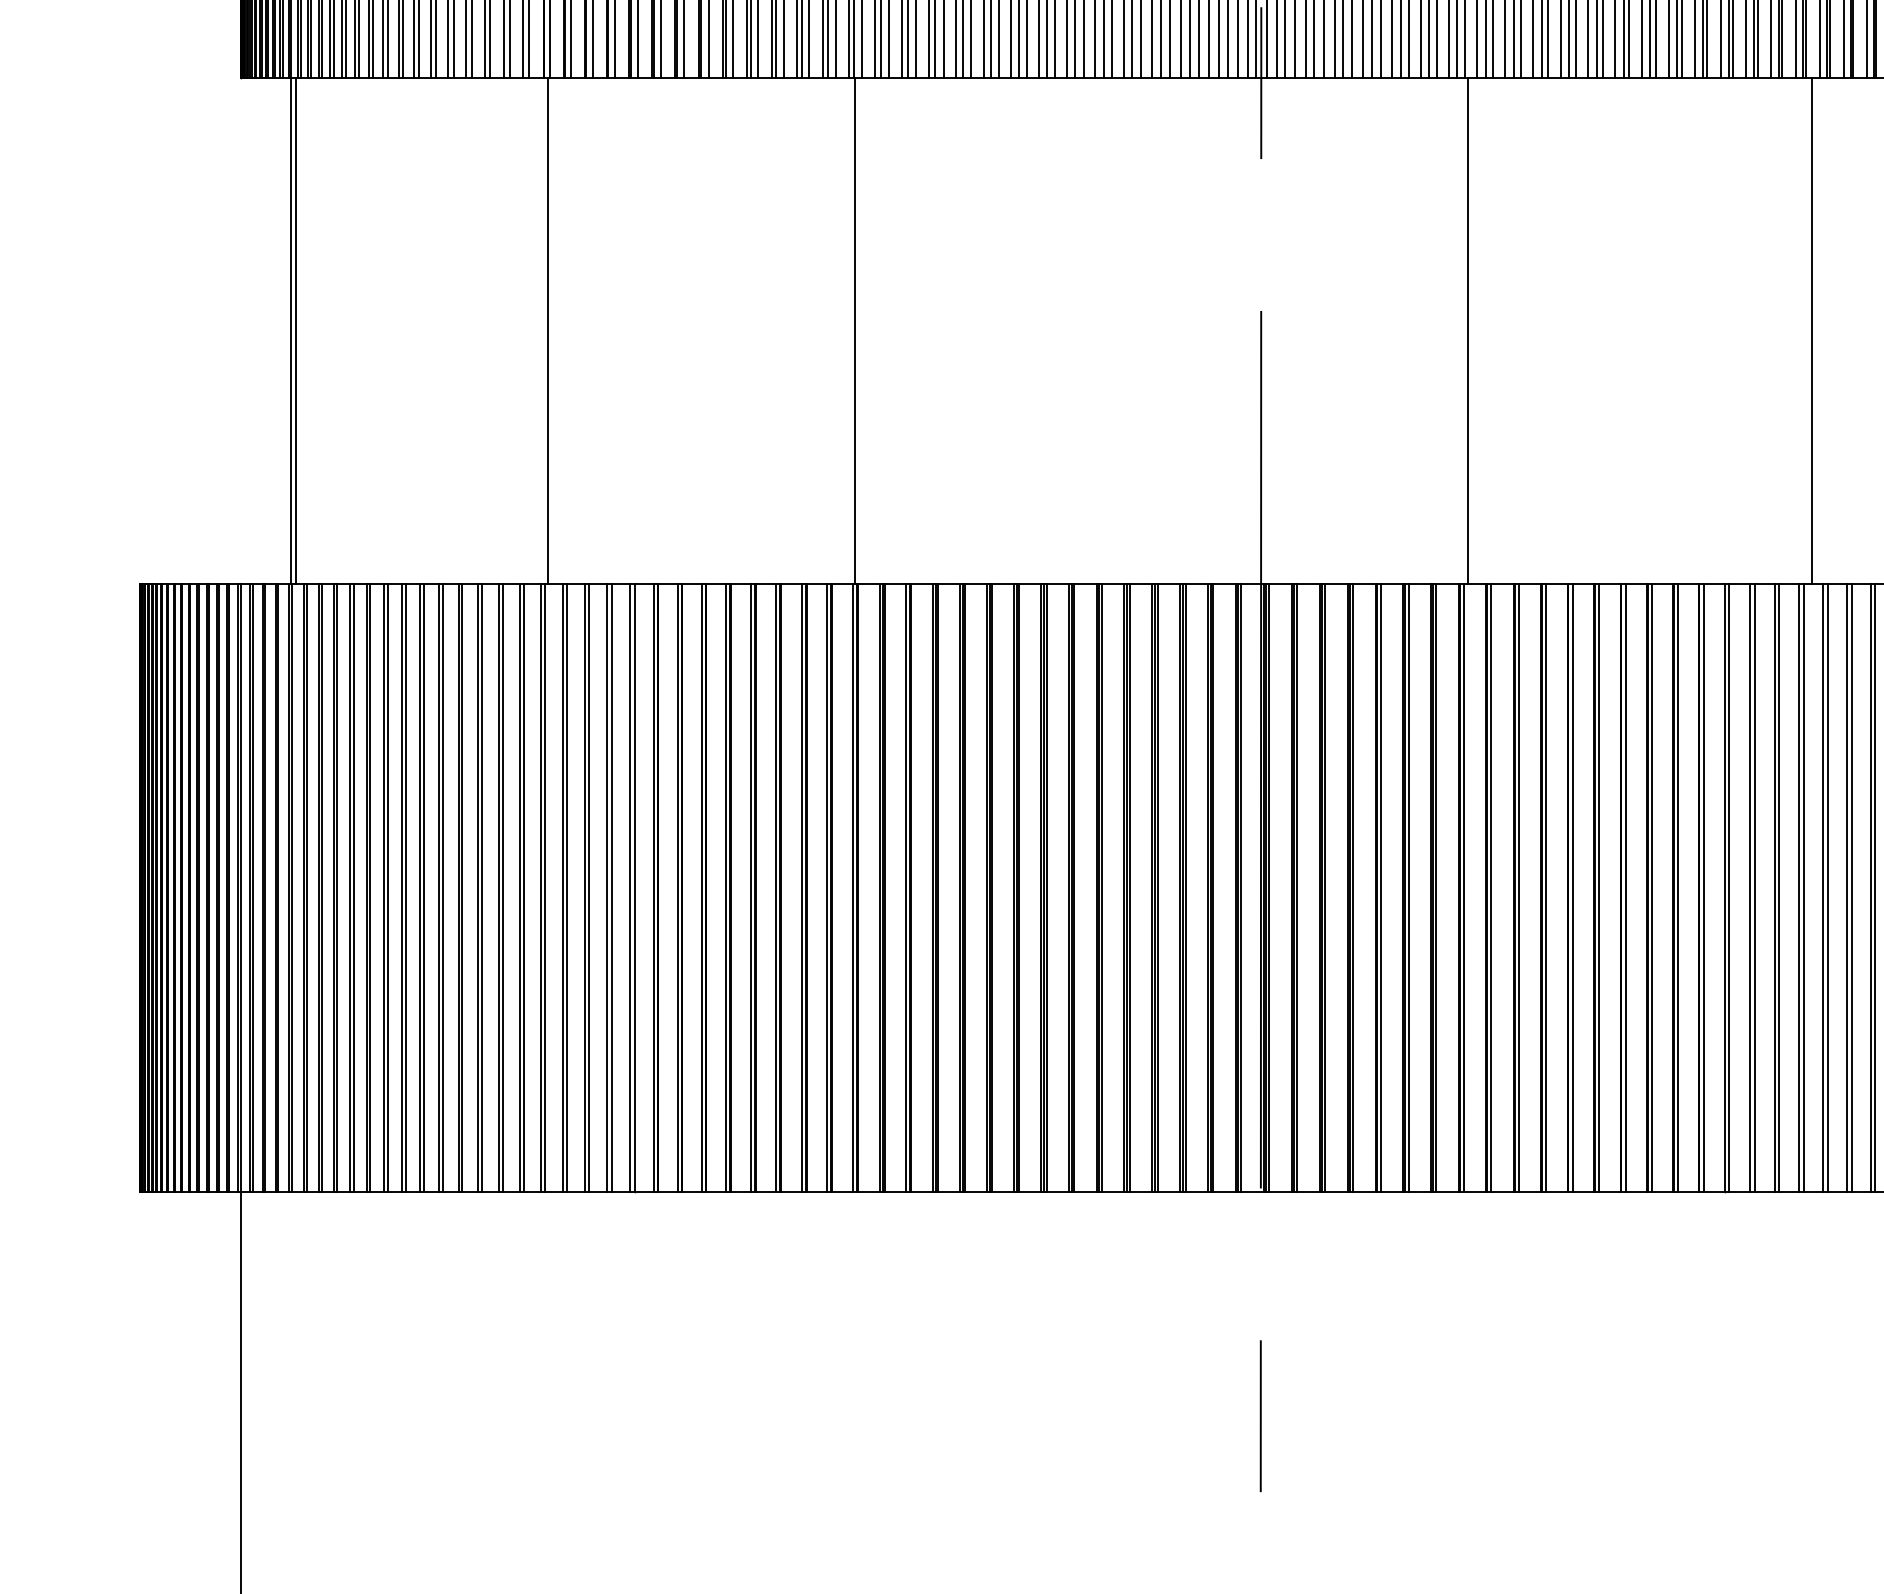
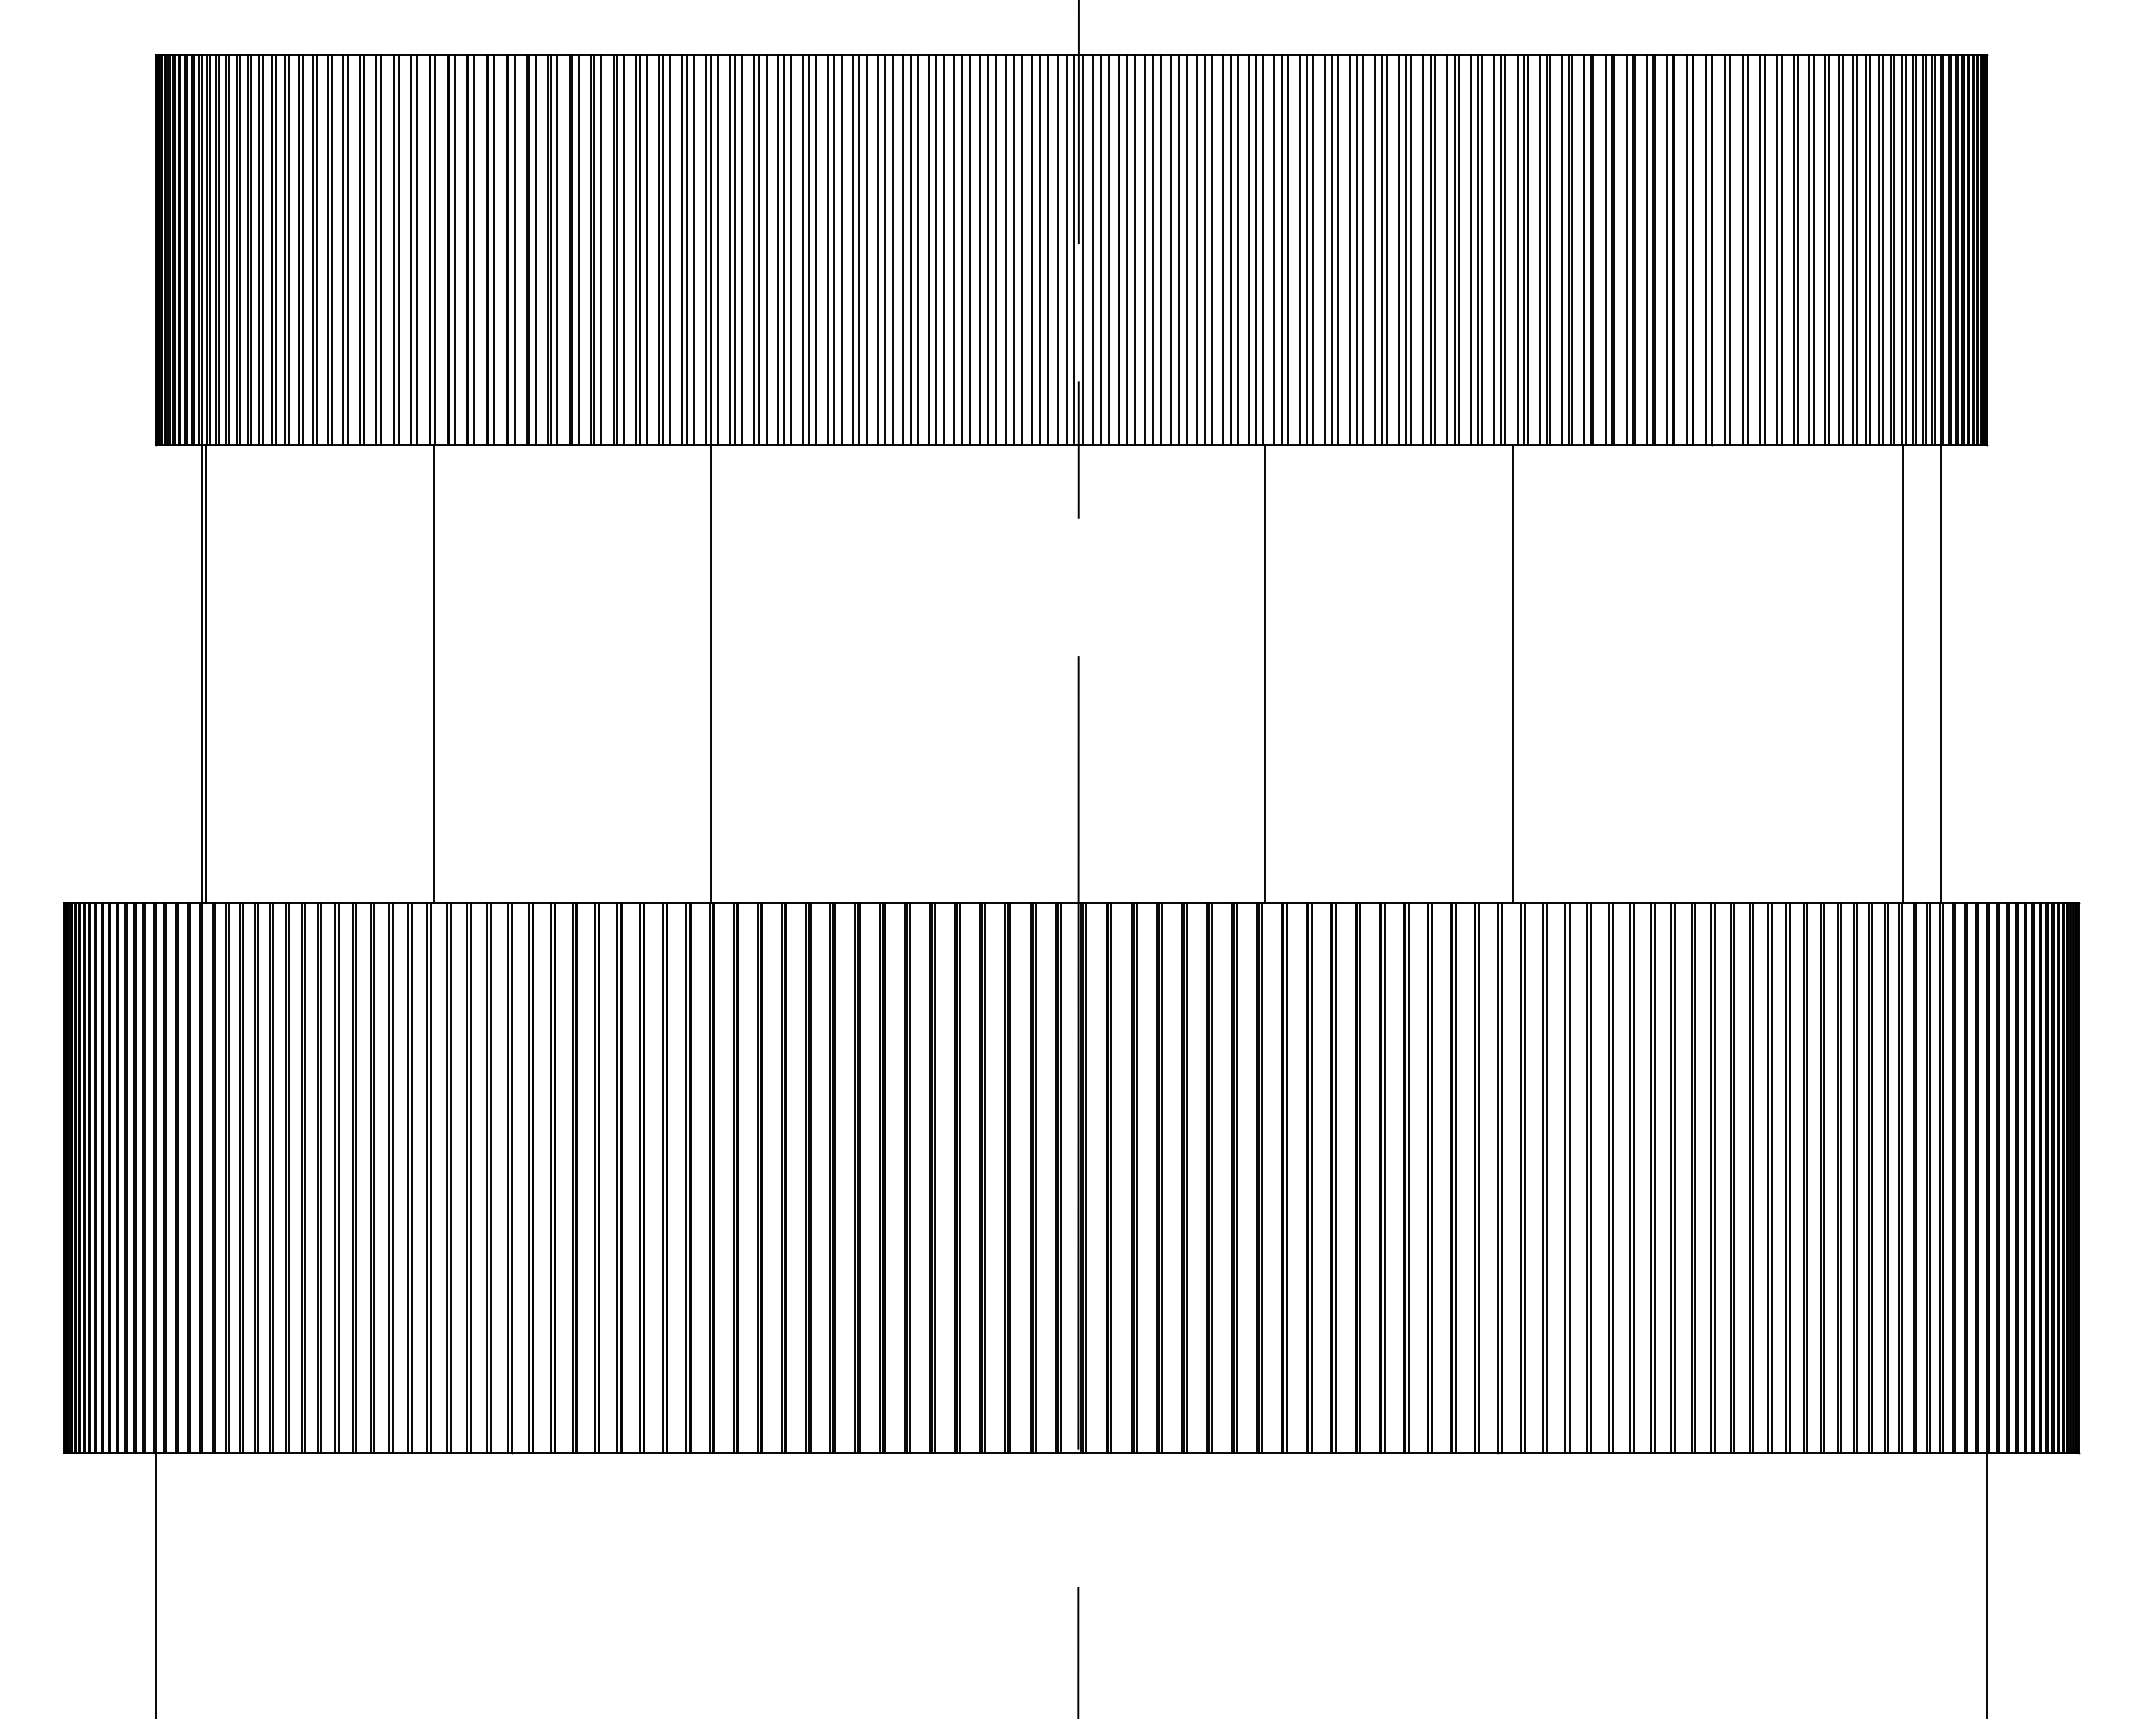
line: (1812, 331) -> (1513, 674), moved

